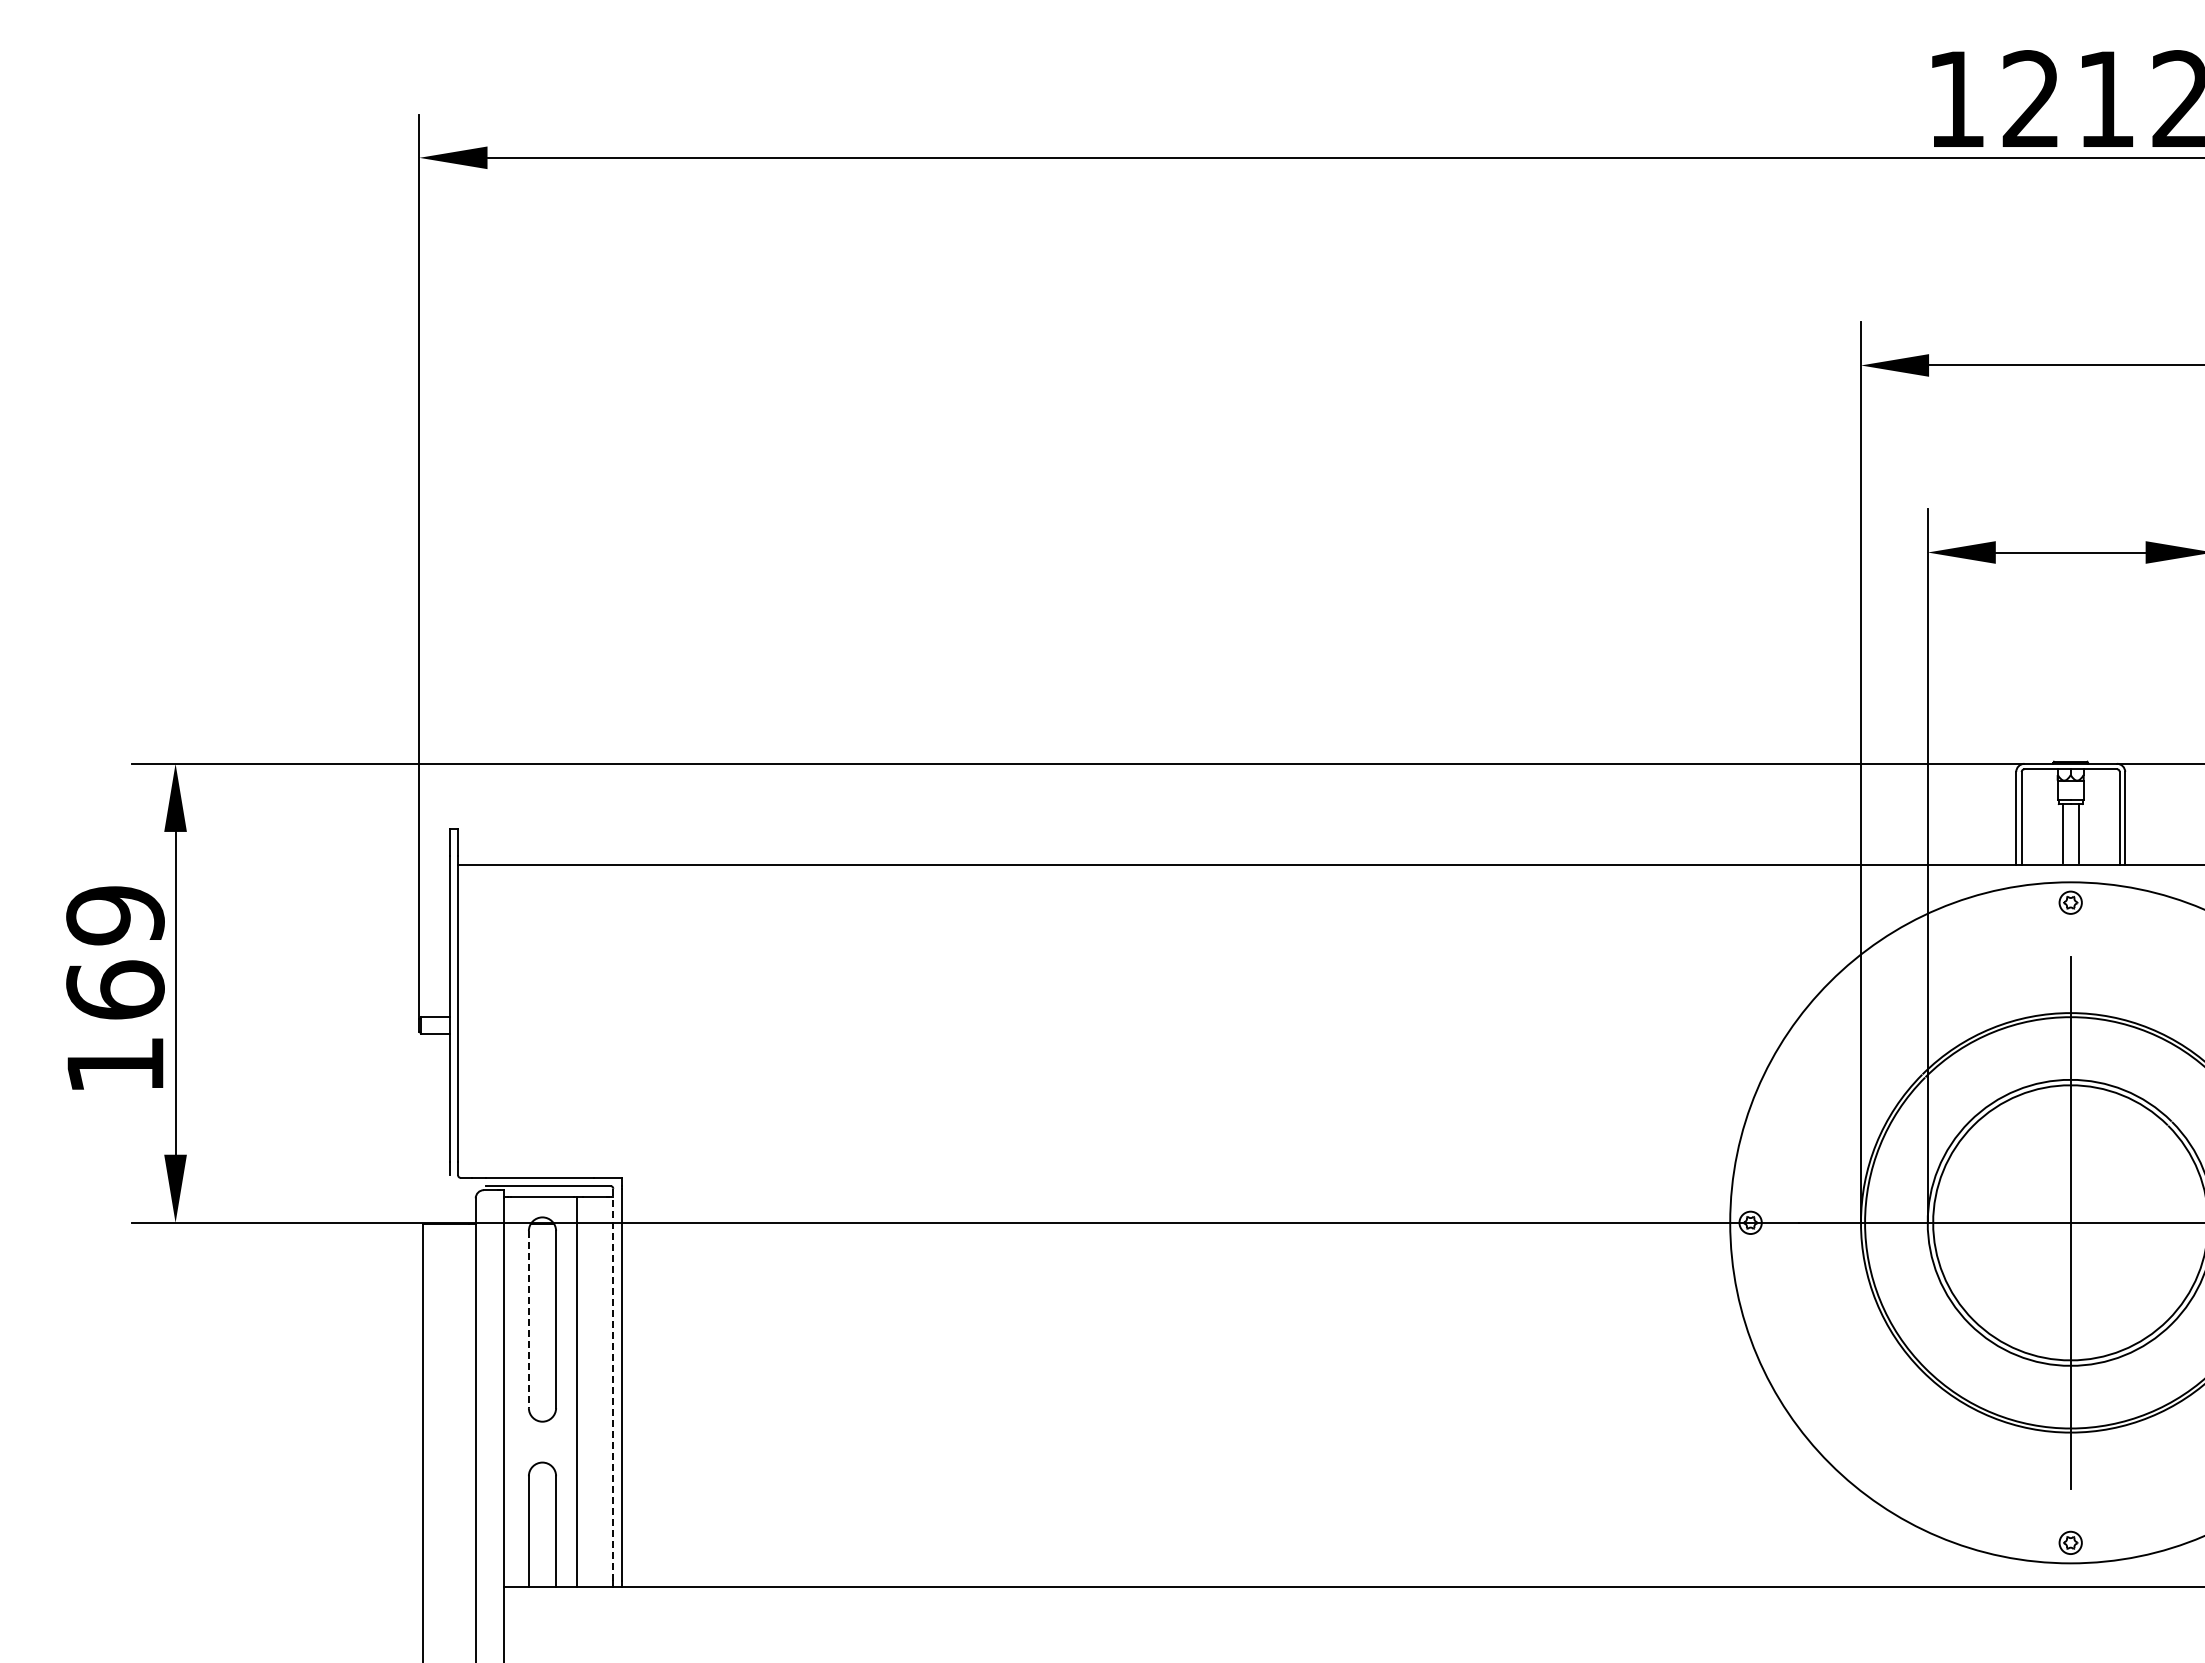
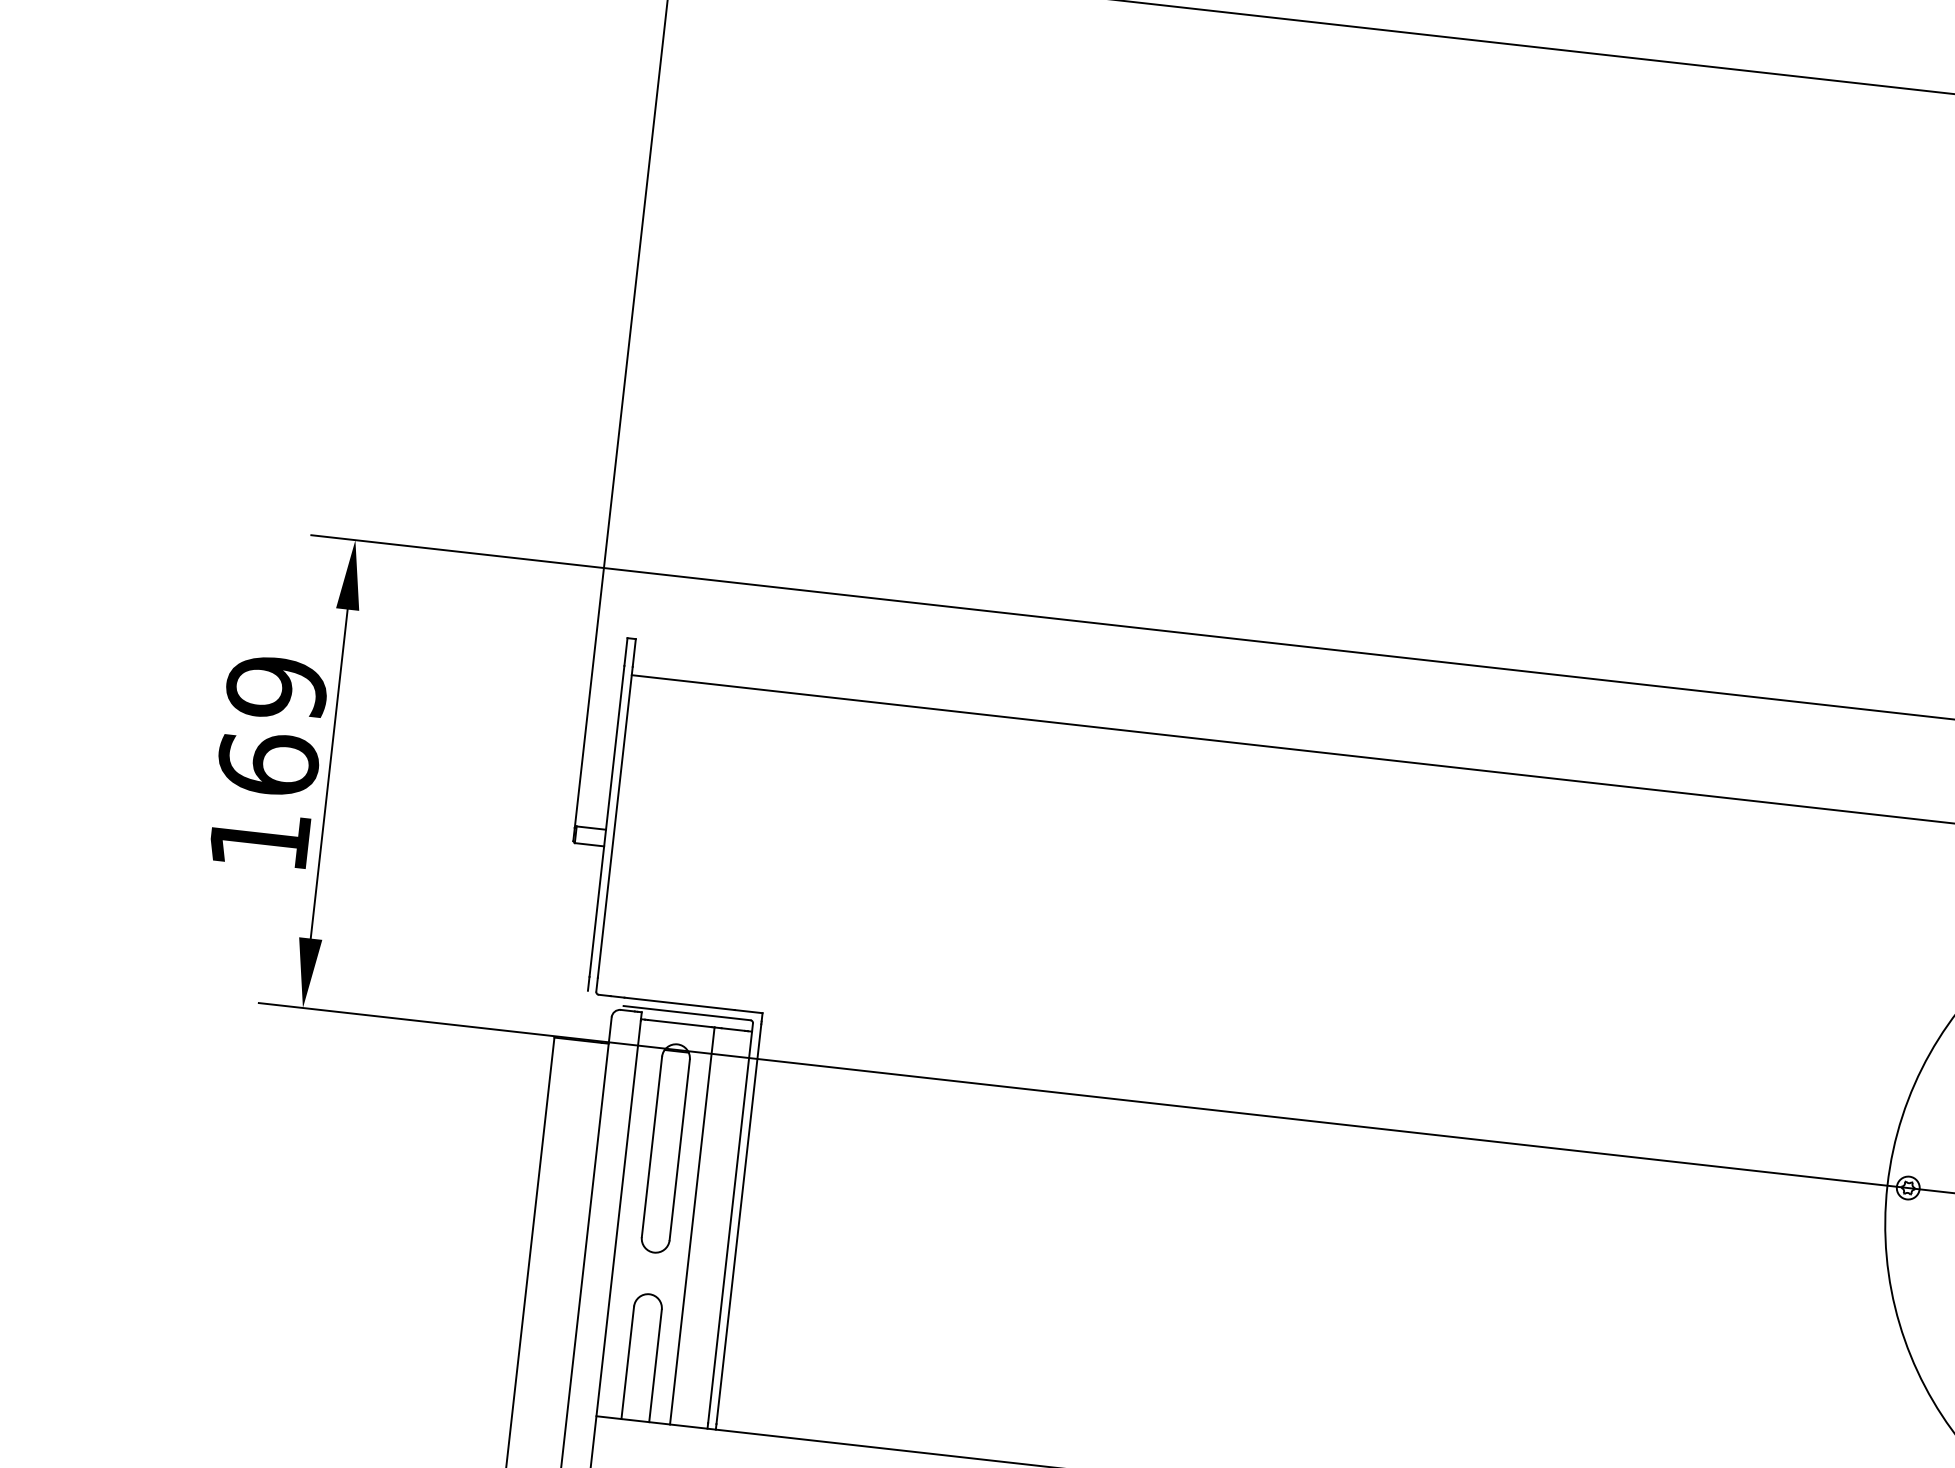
line: (528, 1319) -> (651, 1146), dashed -> solid
line: (613, 1385) -> (730, 1223), dashed -> solid

